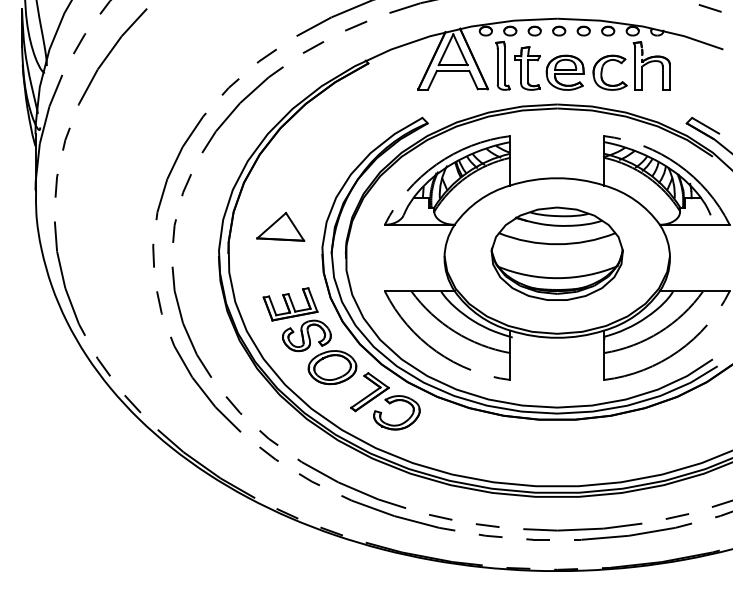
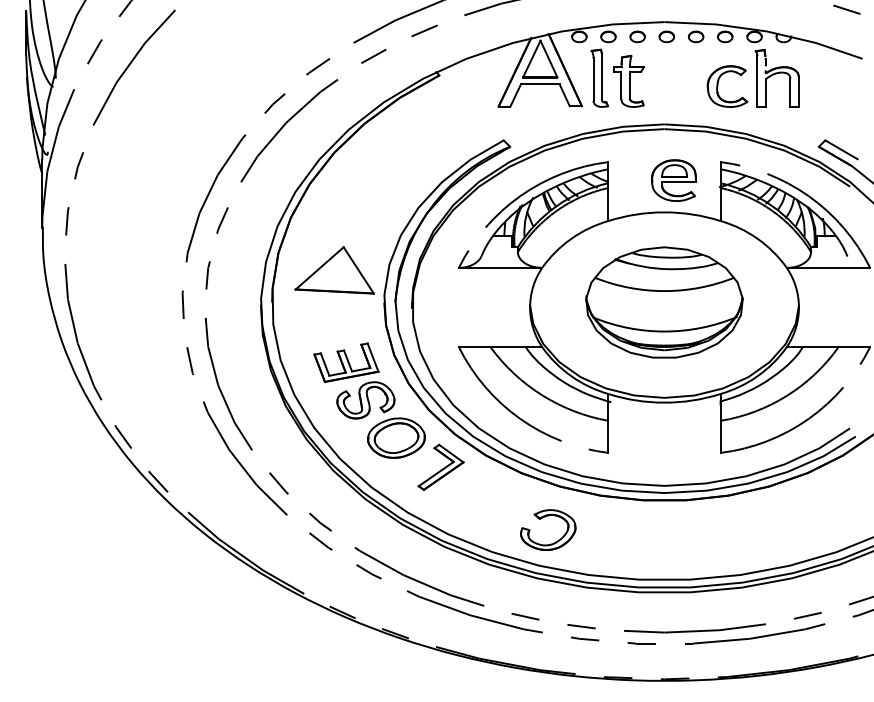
part: (565, 72) -> (674, 180), moved
part: (280, 227) -> (334, 270), size x1.4
part: (394, 402) -> (545, 517), moved

